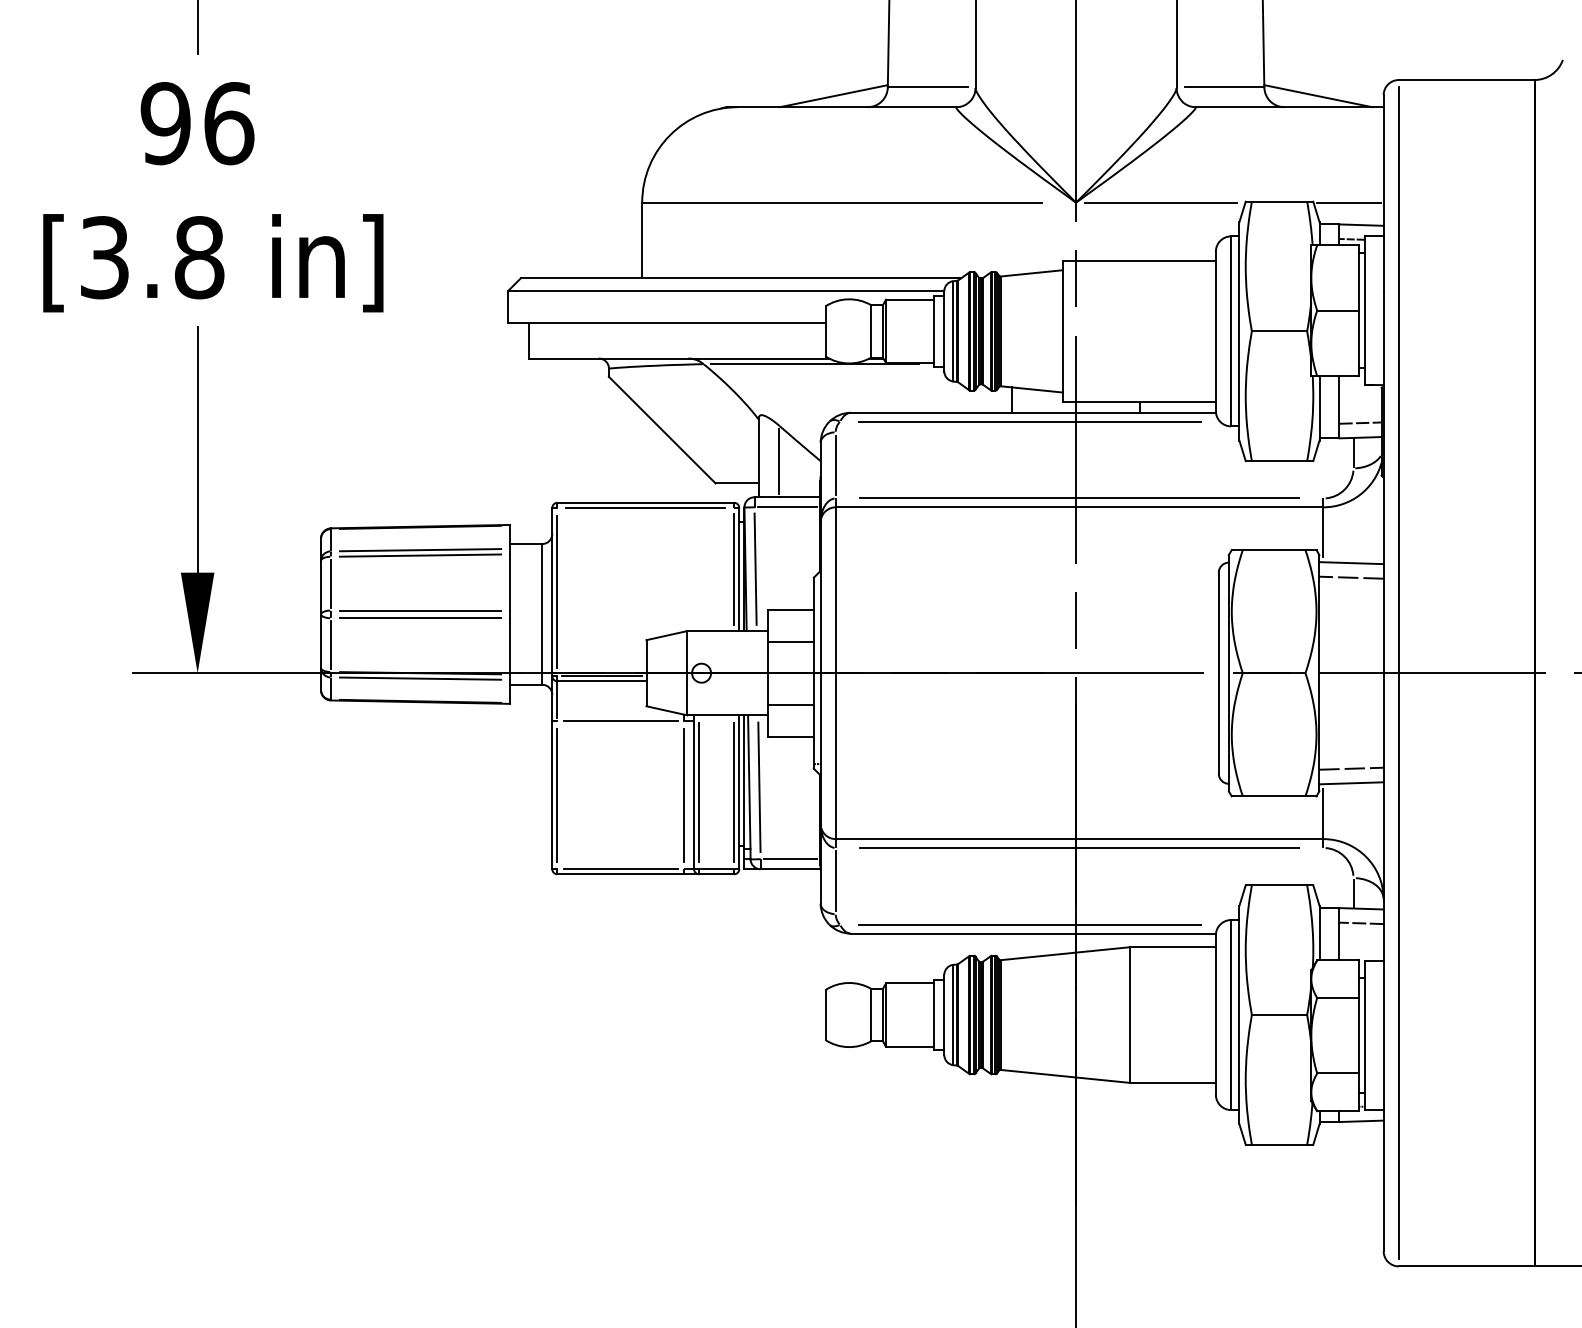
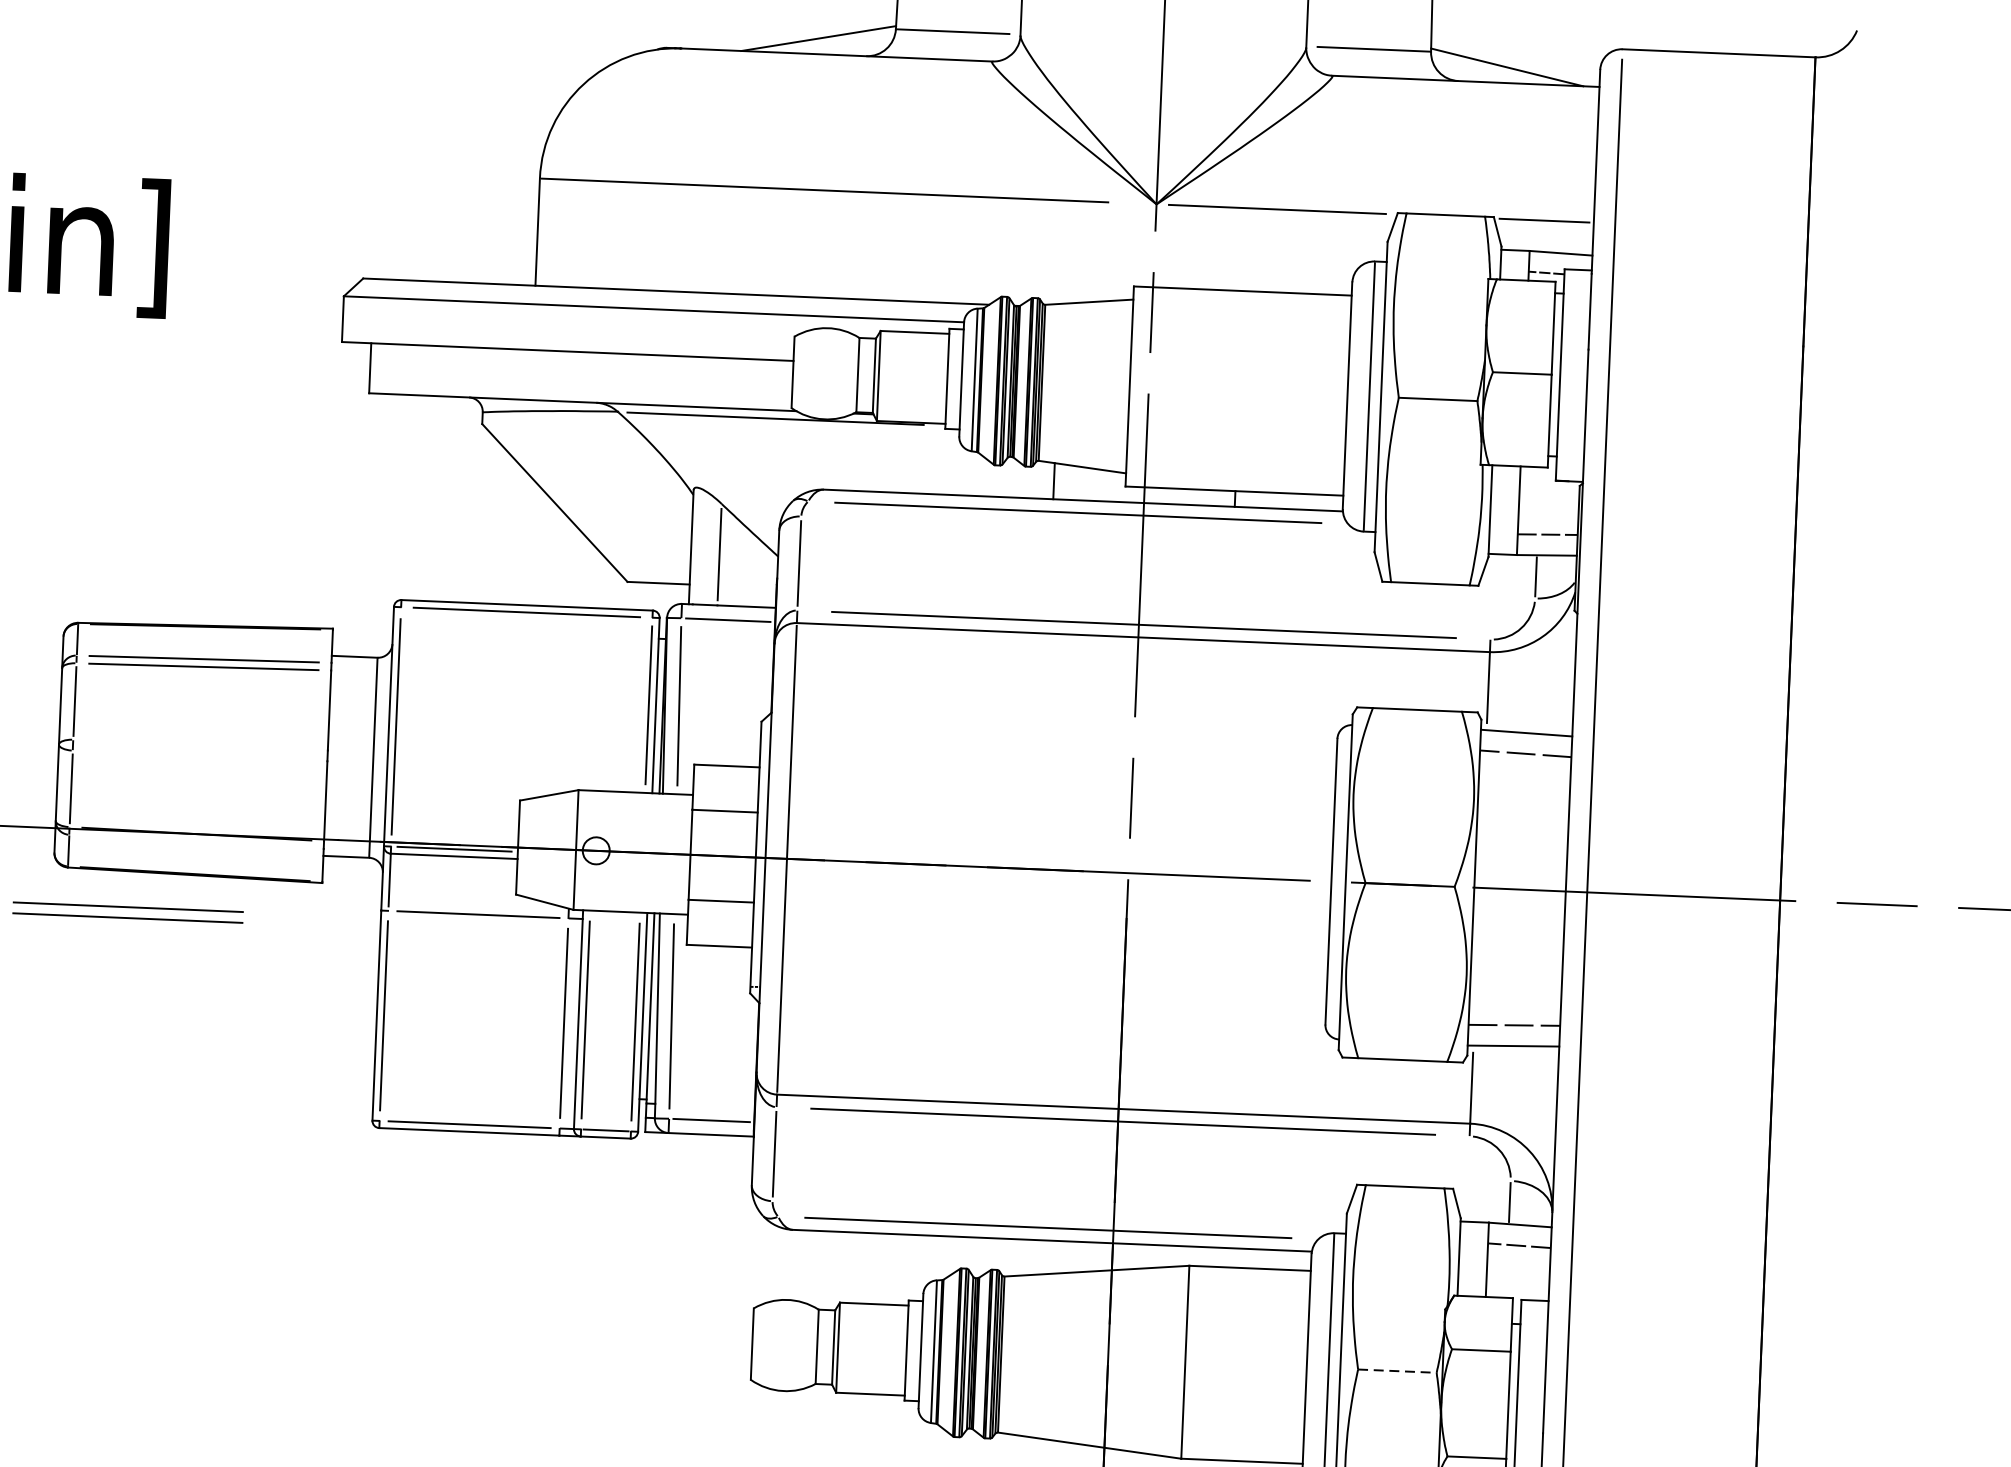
part: (420, 614) -> (127, 912), moved
line: (420, 678) -> (196, 841), removed
line: (1279, 1015) -> (1397, 1371), solid -> dashed

